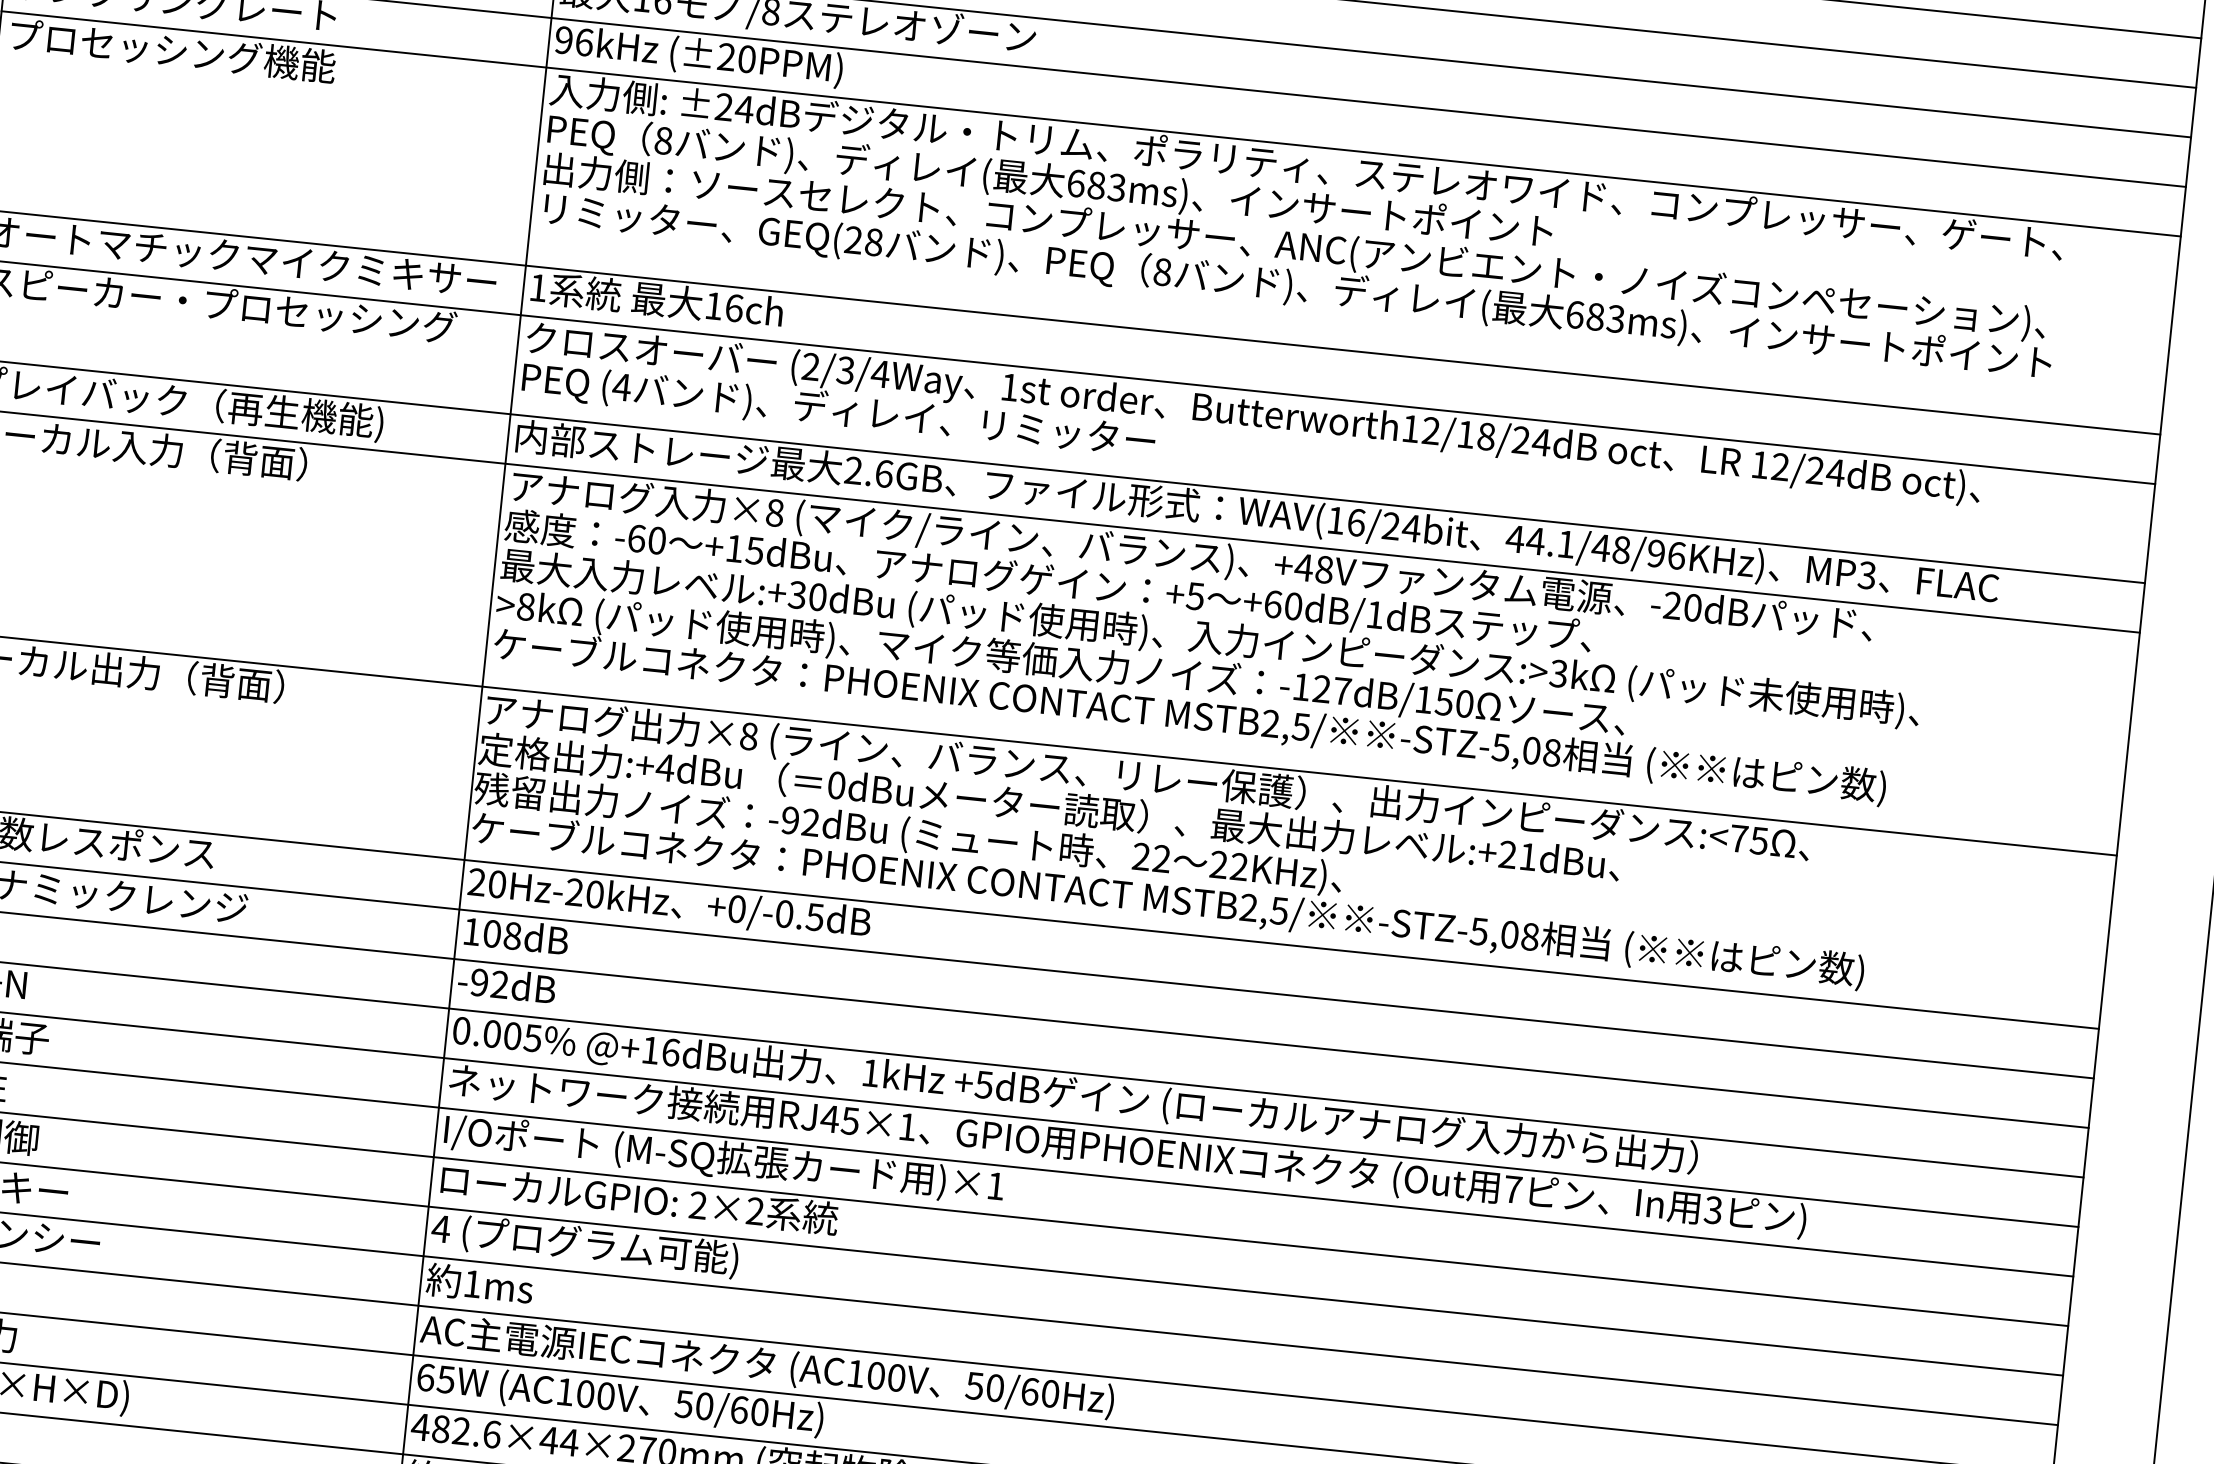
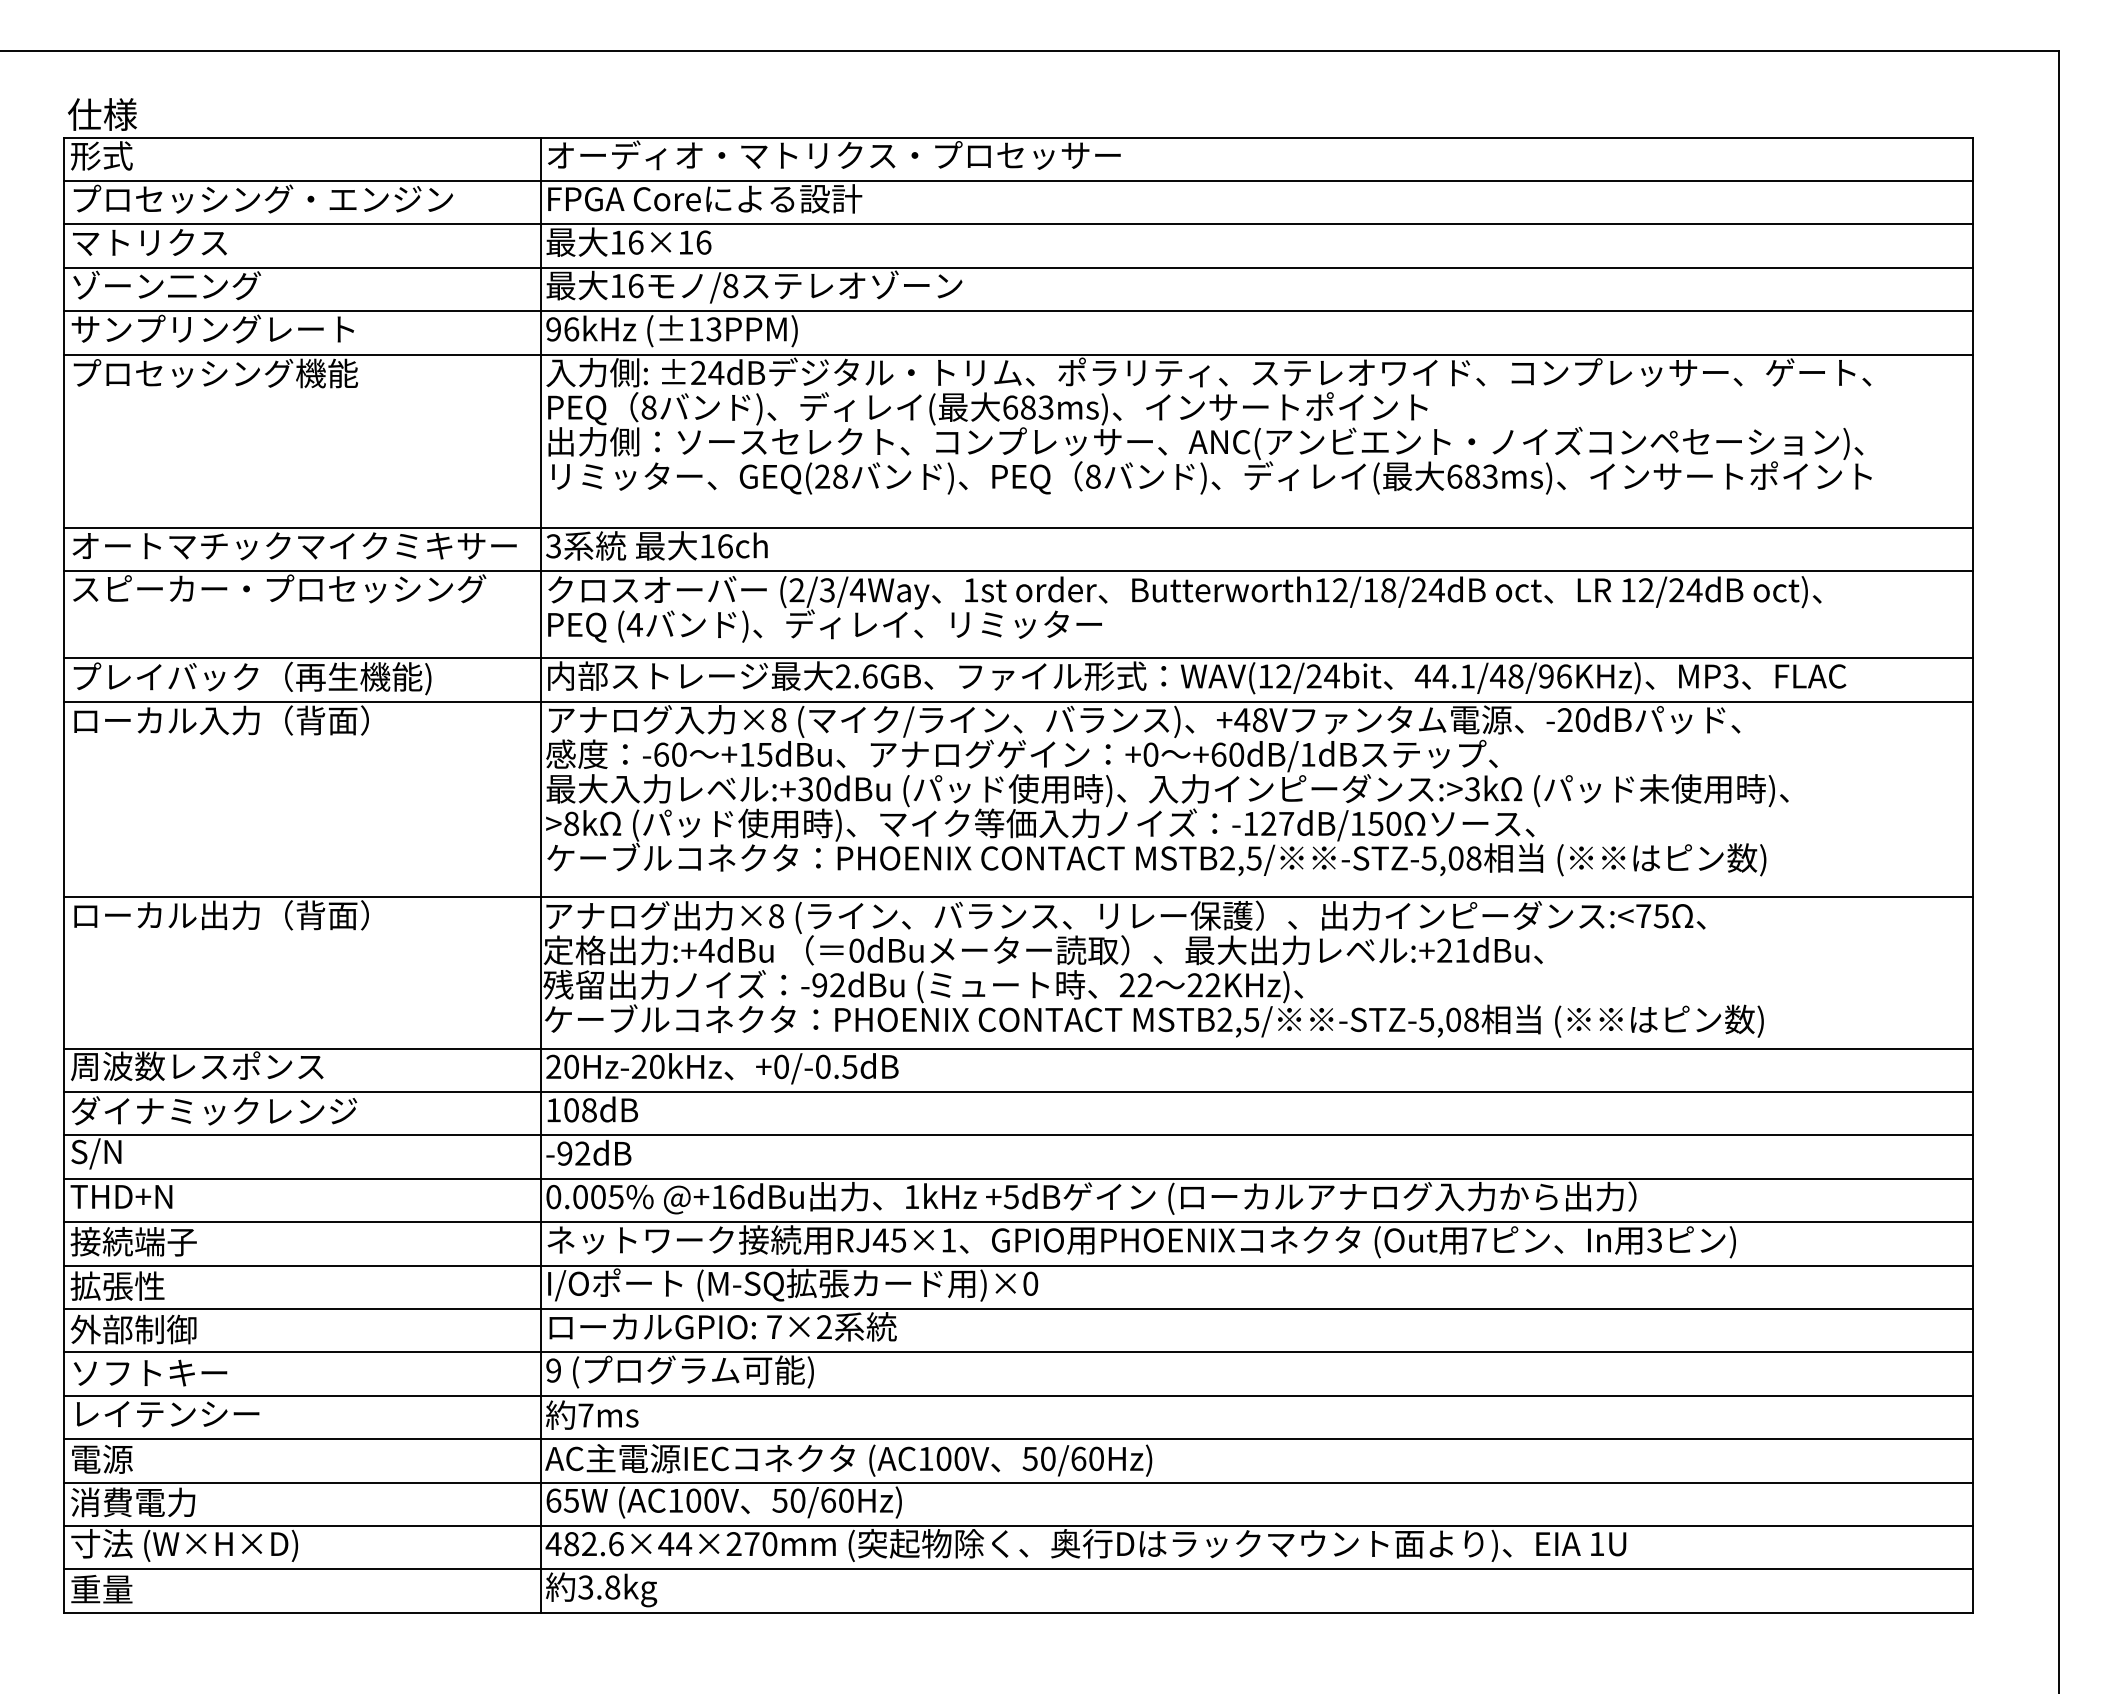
text: (736, 58) -> (704, 329), (±20PPM) -> (±13PPM)
text: (538, 288) -> (553, 546), 1 -> 3
text: (1356, 522) -> (1283, 676), WAV(16/24bit -> WAV(12/24bit
text: (1195, 596) -> (1150, 754), +5 -> +0
text: (995, 1185) -> (1030, 1283), )×1 -> )×0
text: (698, 1204) -> (774, 1326), 2×2 -> 7×2
text: (440, 1228) -> (553, 1370), 4 -> 9
text: (472, 1283) -> (585, 1415), 1ms -> 7ms

